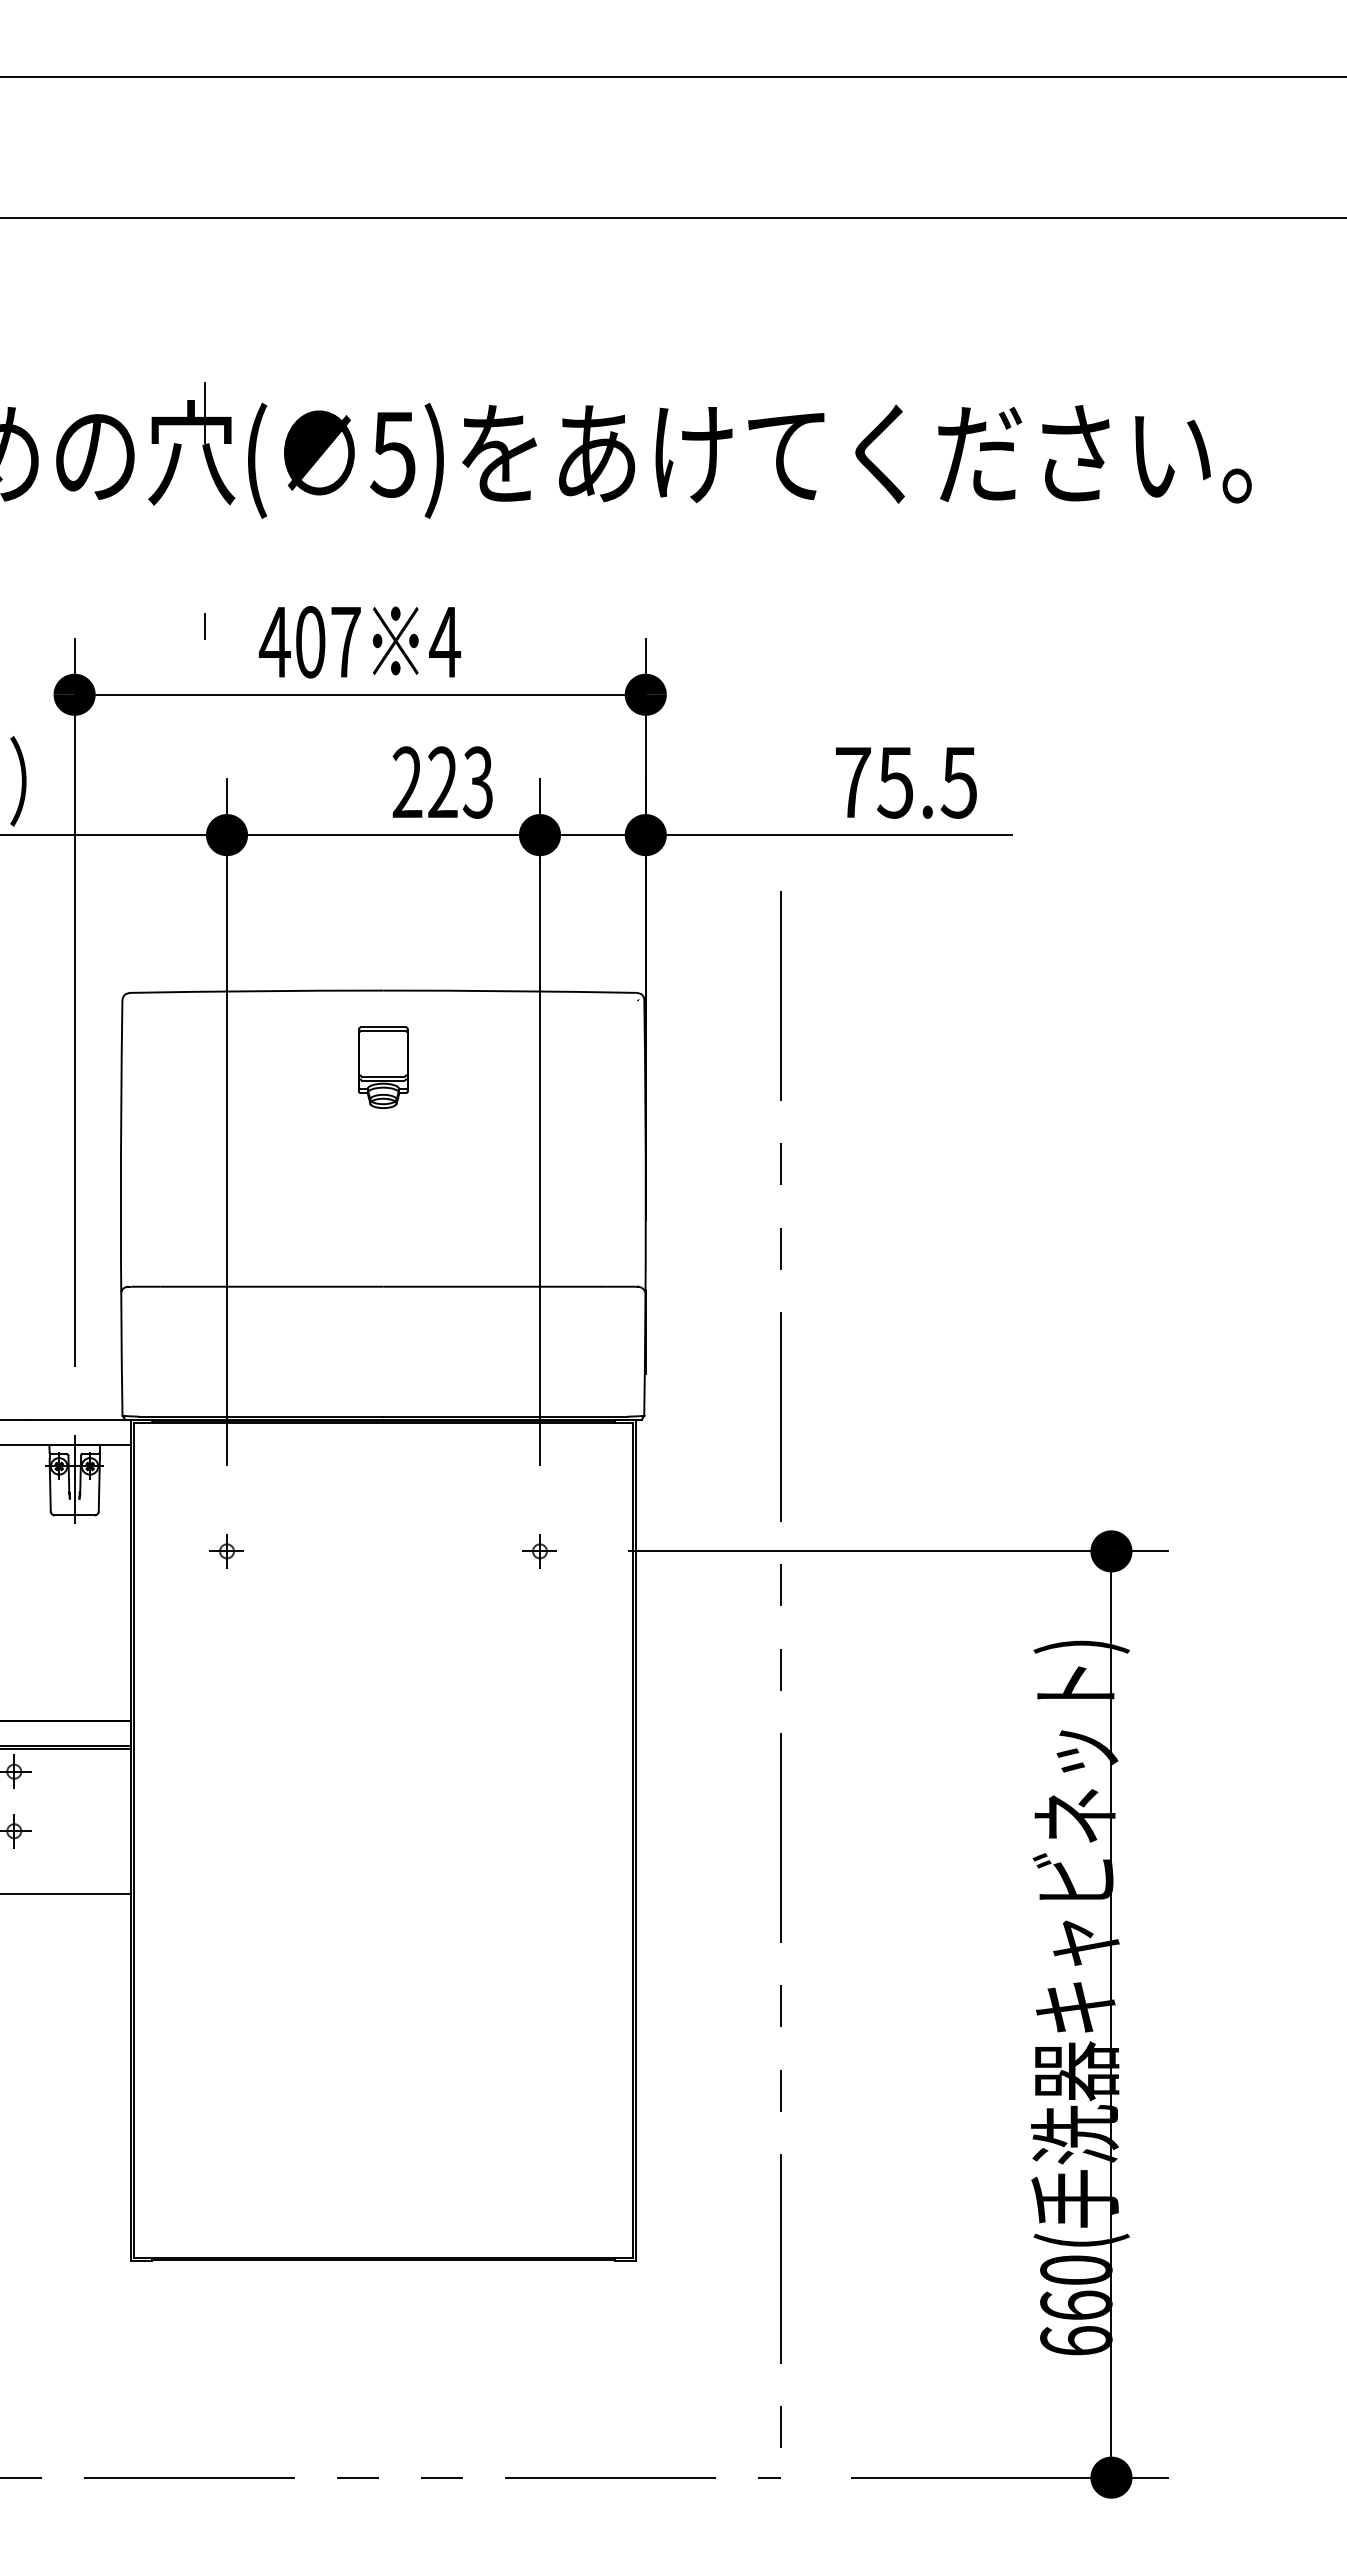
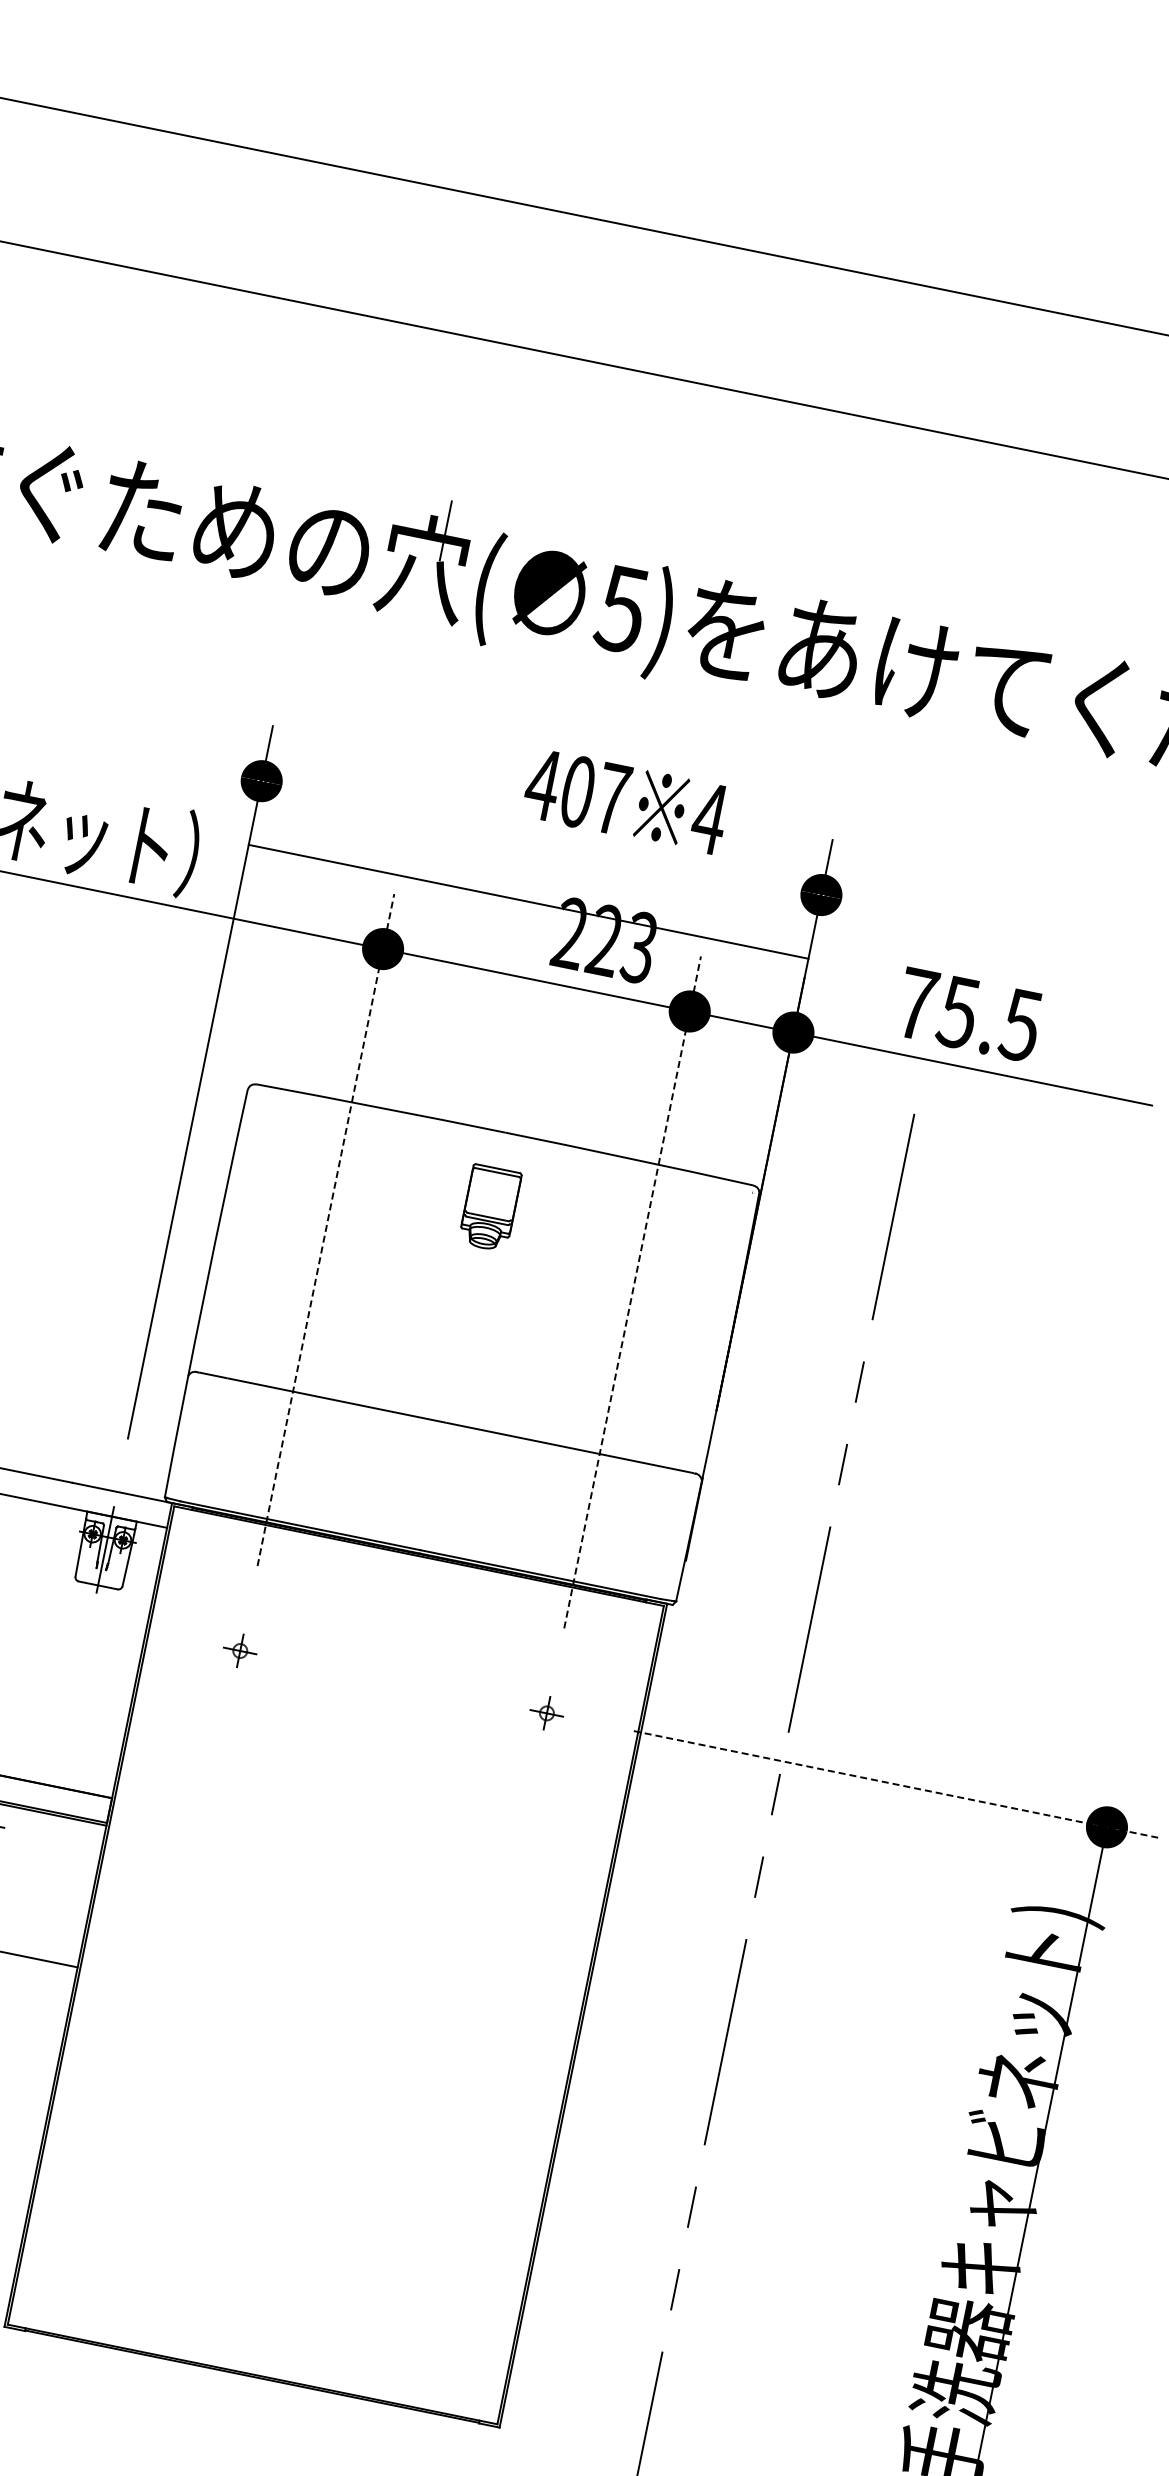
line: (205, 626) -> (403, 740), removed
text: (360, 642) -> (626, 802), moved
line: (359, 694) -> (527, 901), moved
text: (906, 782) -> (969, 1014), moved
line: (227, 1121) -> (326, 1229), solid -> dashed
line: (539, 1121) -> (632, 1292), solid -> dashed
line: (898, 1551) -> (898, 1784), solid -> dashed

